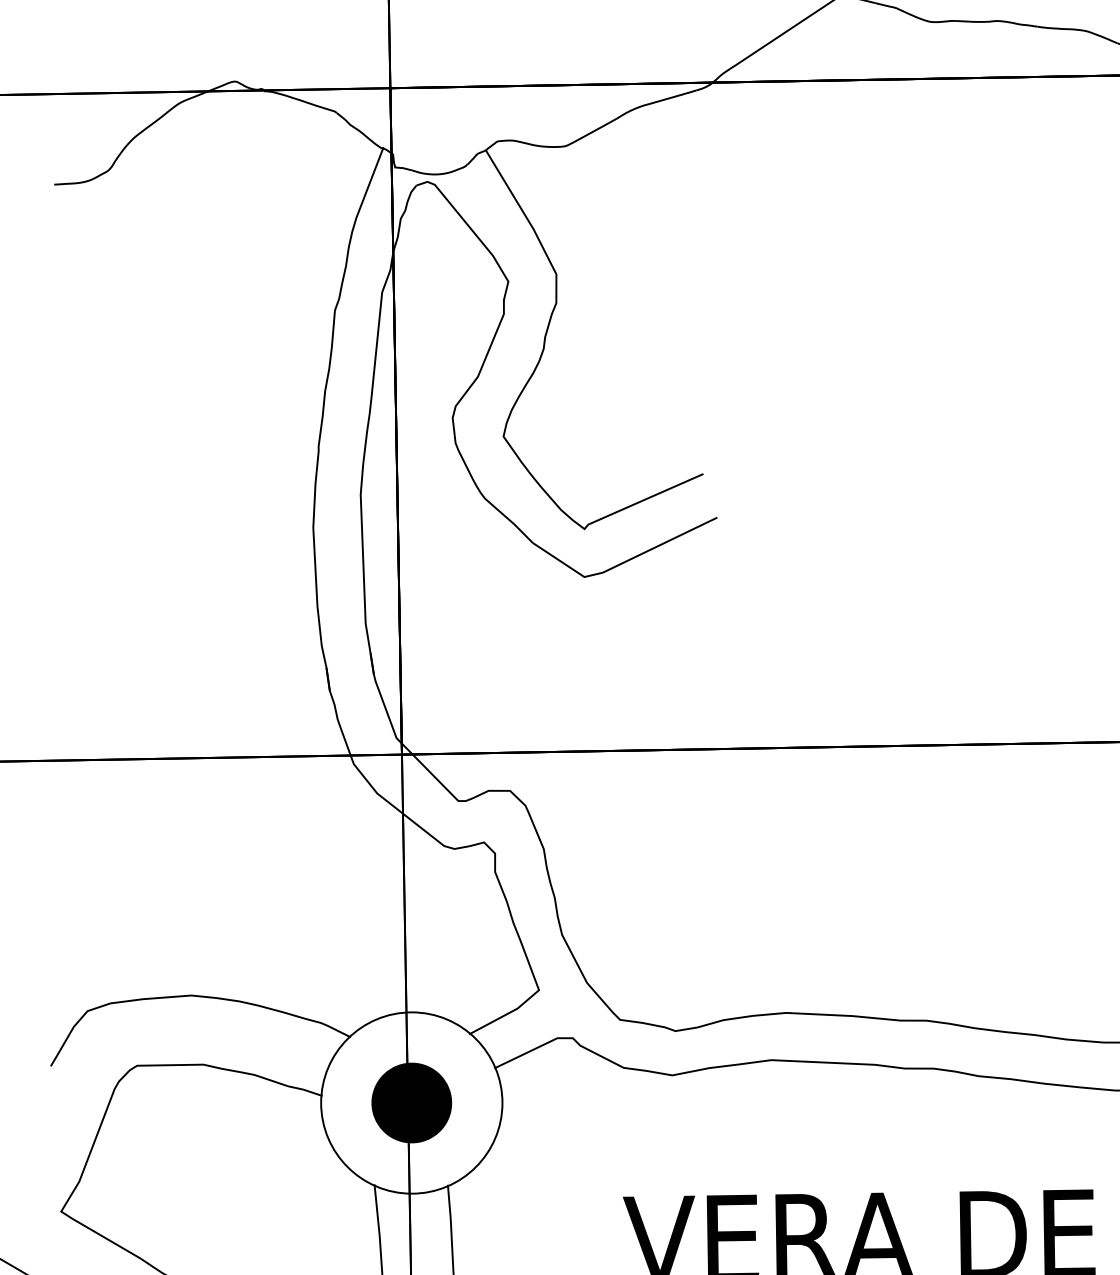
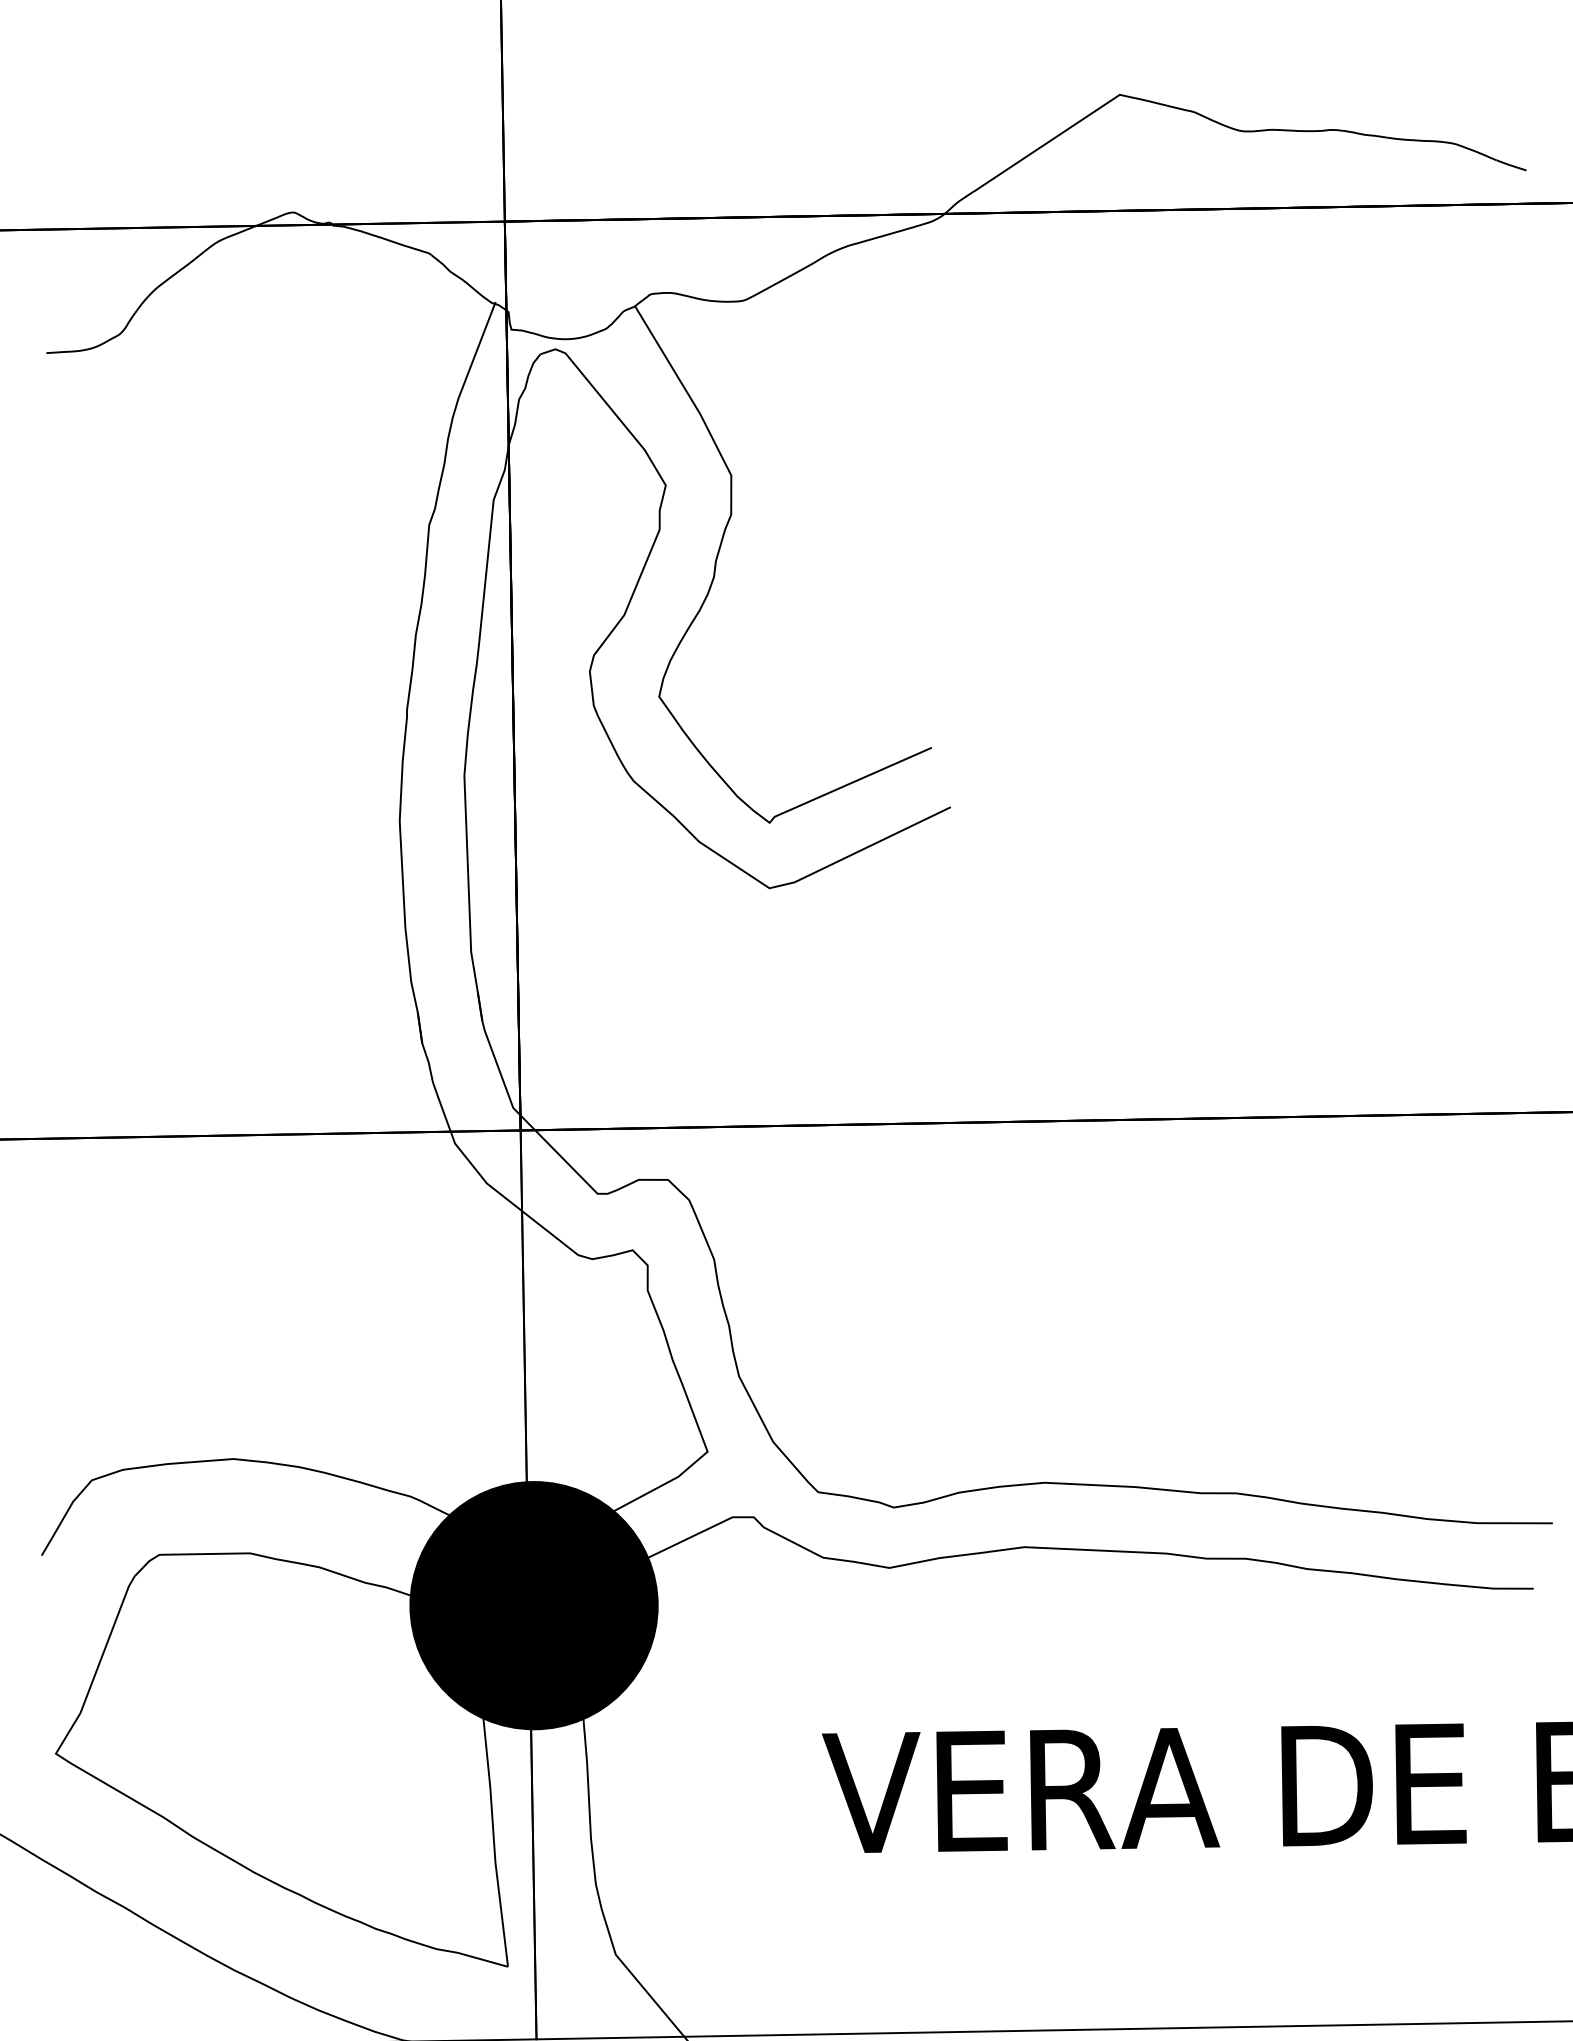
fill: (411, 1102) -> (533, 1605), added

